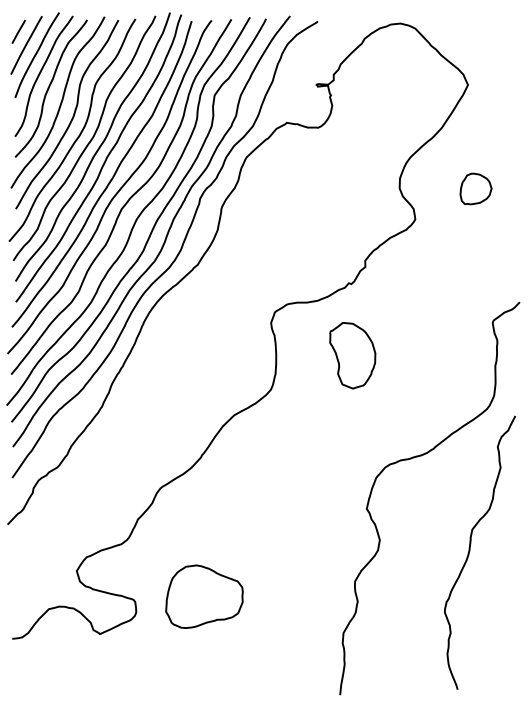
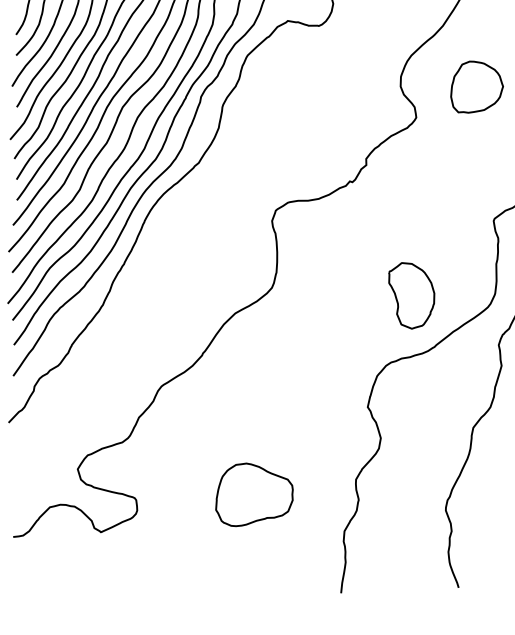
part: (475, 188) -> (476, 86), size x1.67
part: (352, 355) -> (411, 295), moved
part: (204, 596) -> (254, 494), moved

